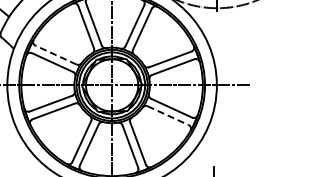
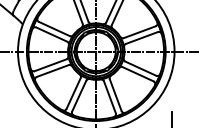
line: (56, 55) -> (54, 29), dashed -> solid
line: (168, 115) -> (138, 74), dashed -> solid

